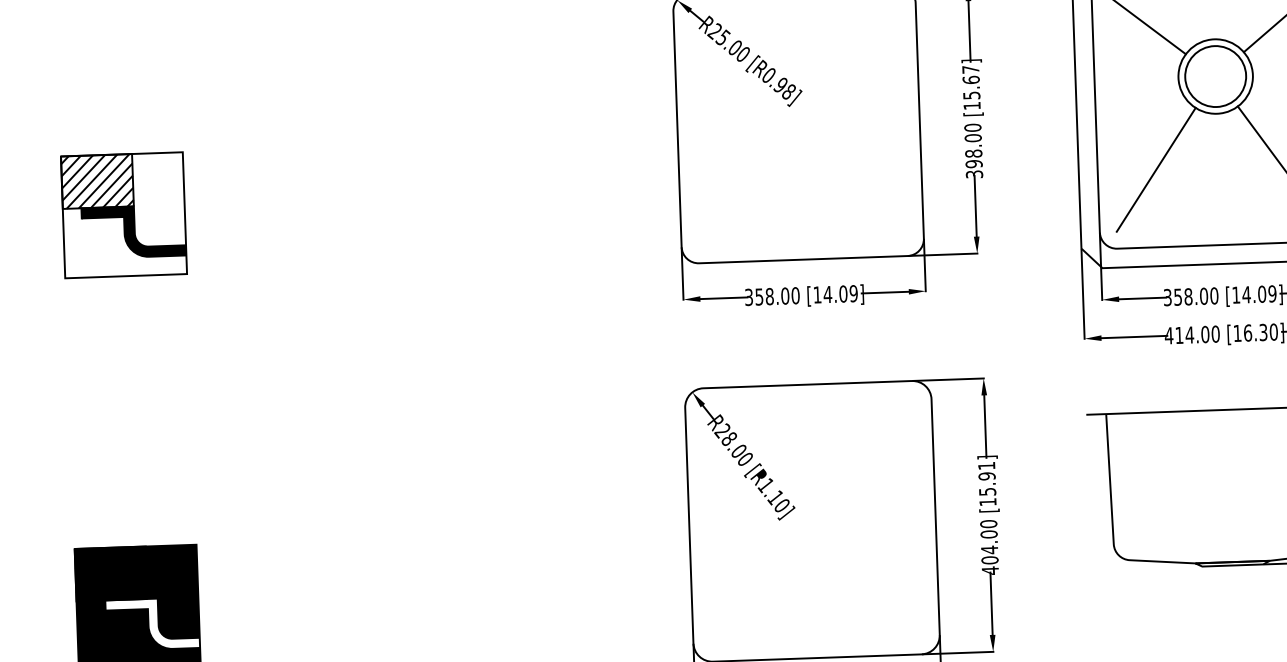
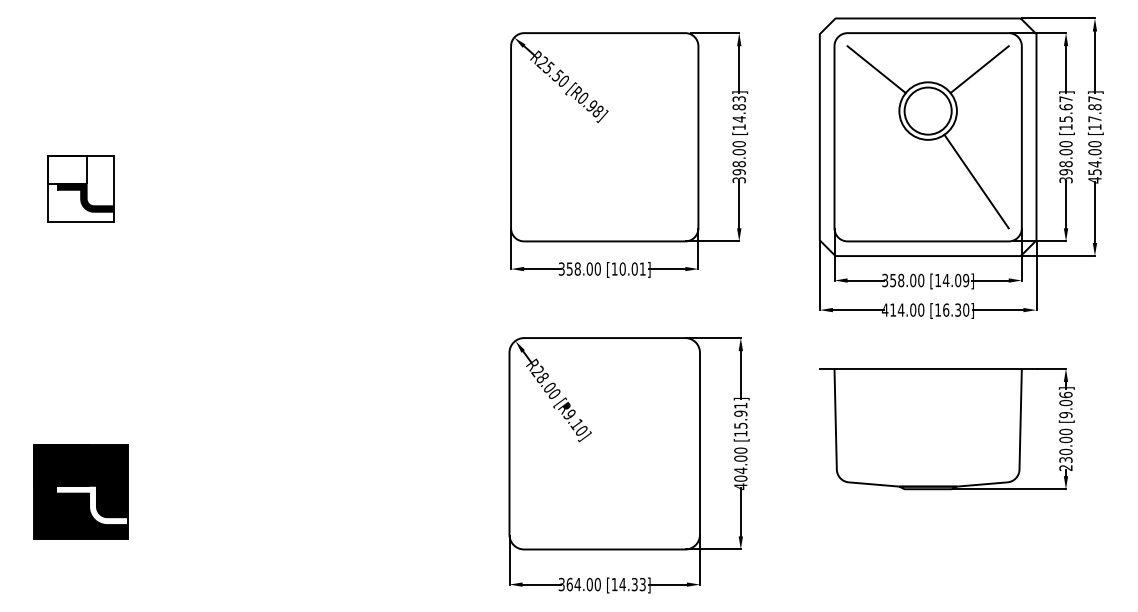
text: (734, 47) -> (557, 75), R25.00 -> R25.50
text: (970, 83) -> (738, 109), [15.67] -> [14.83]
line: (1155, 169) -> (879, 181), removed
part: (123, 214) -> (80, 188), size x0.7
text: (840, 293) -> (632, 268), [14.09] -> [10.01]
text: (765, 485) -> (569, 414), [R1.10] -> [R9.10]

